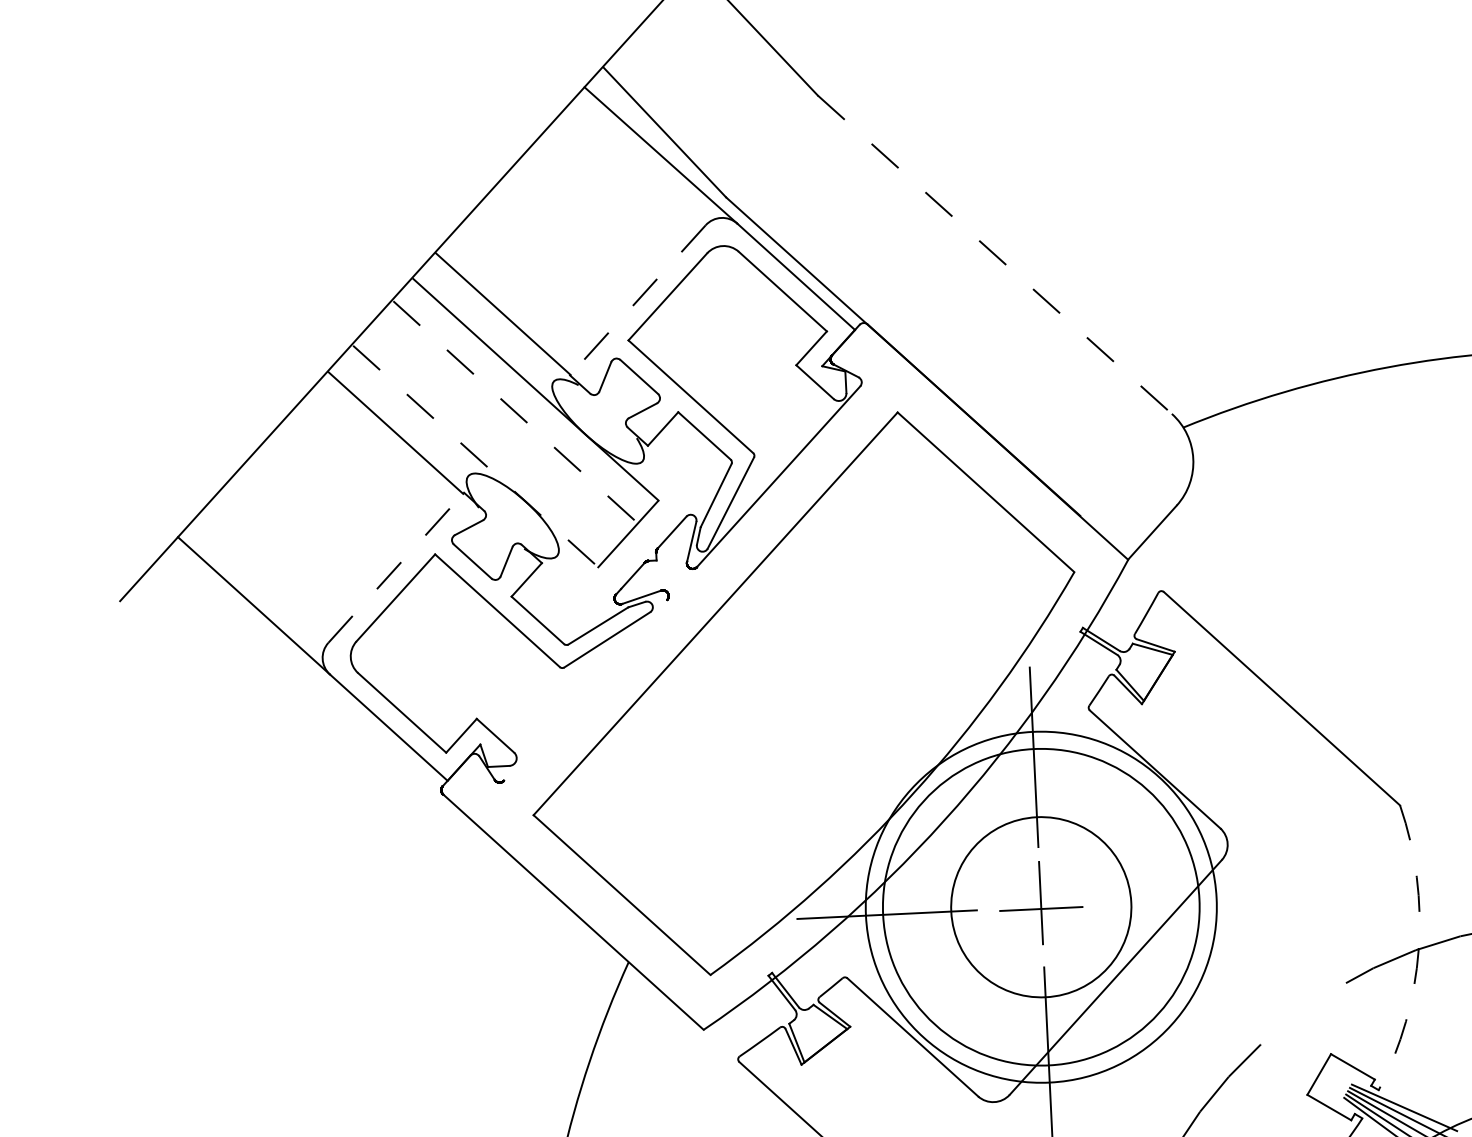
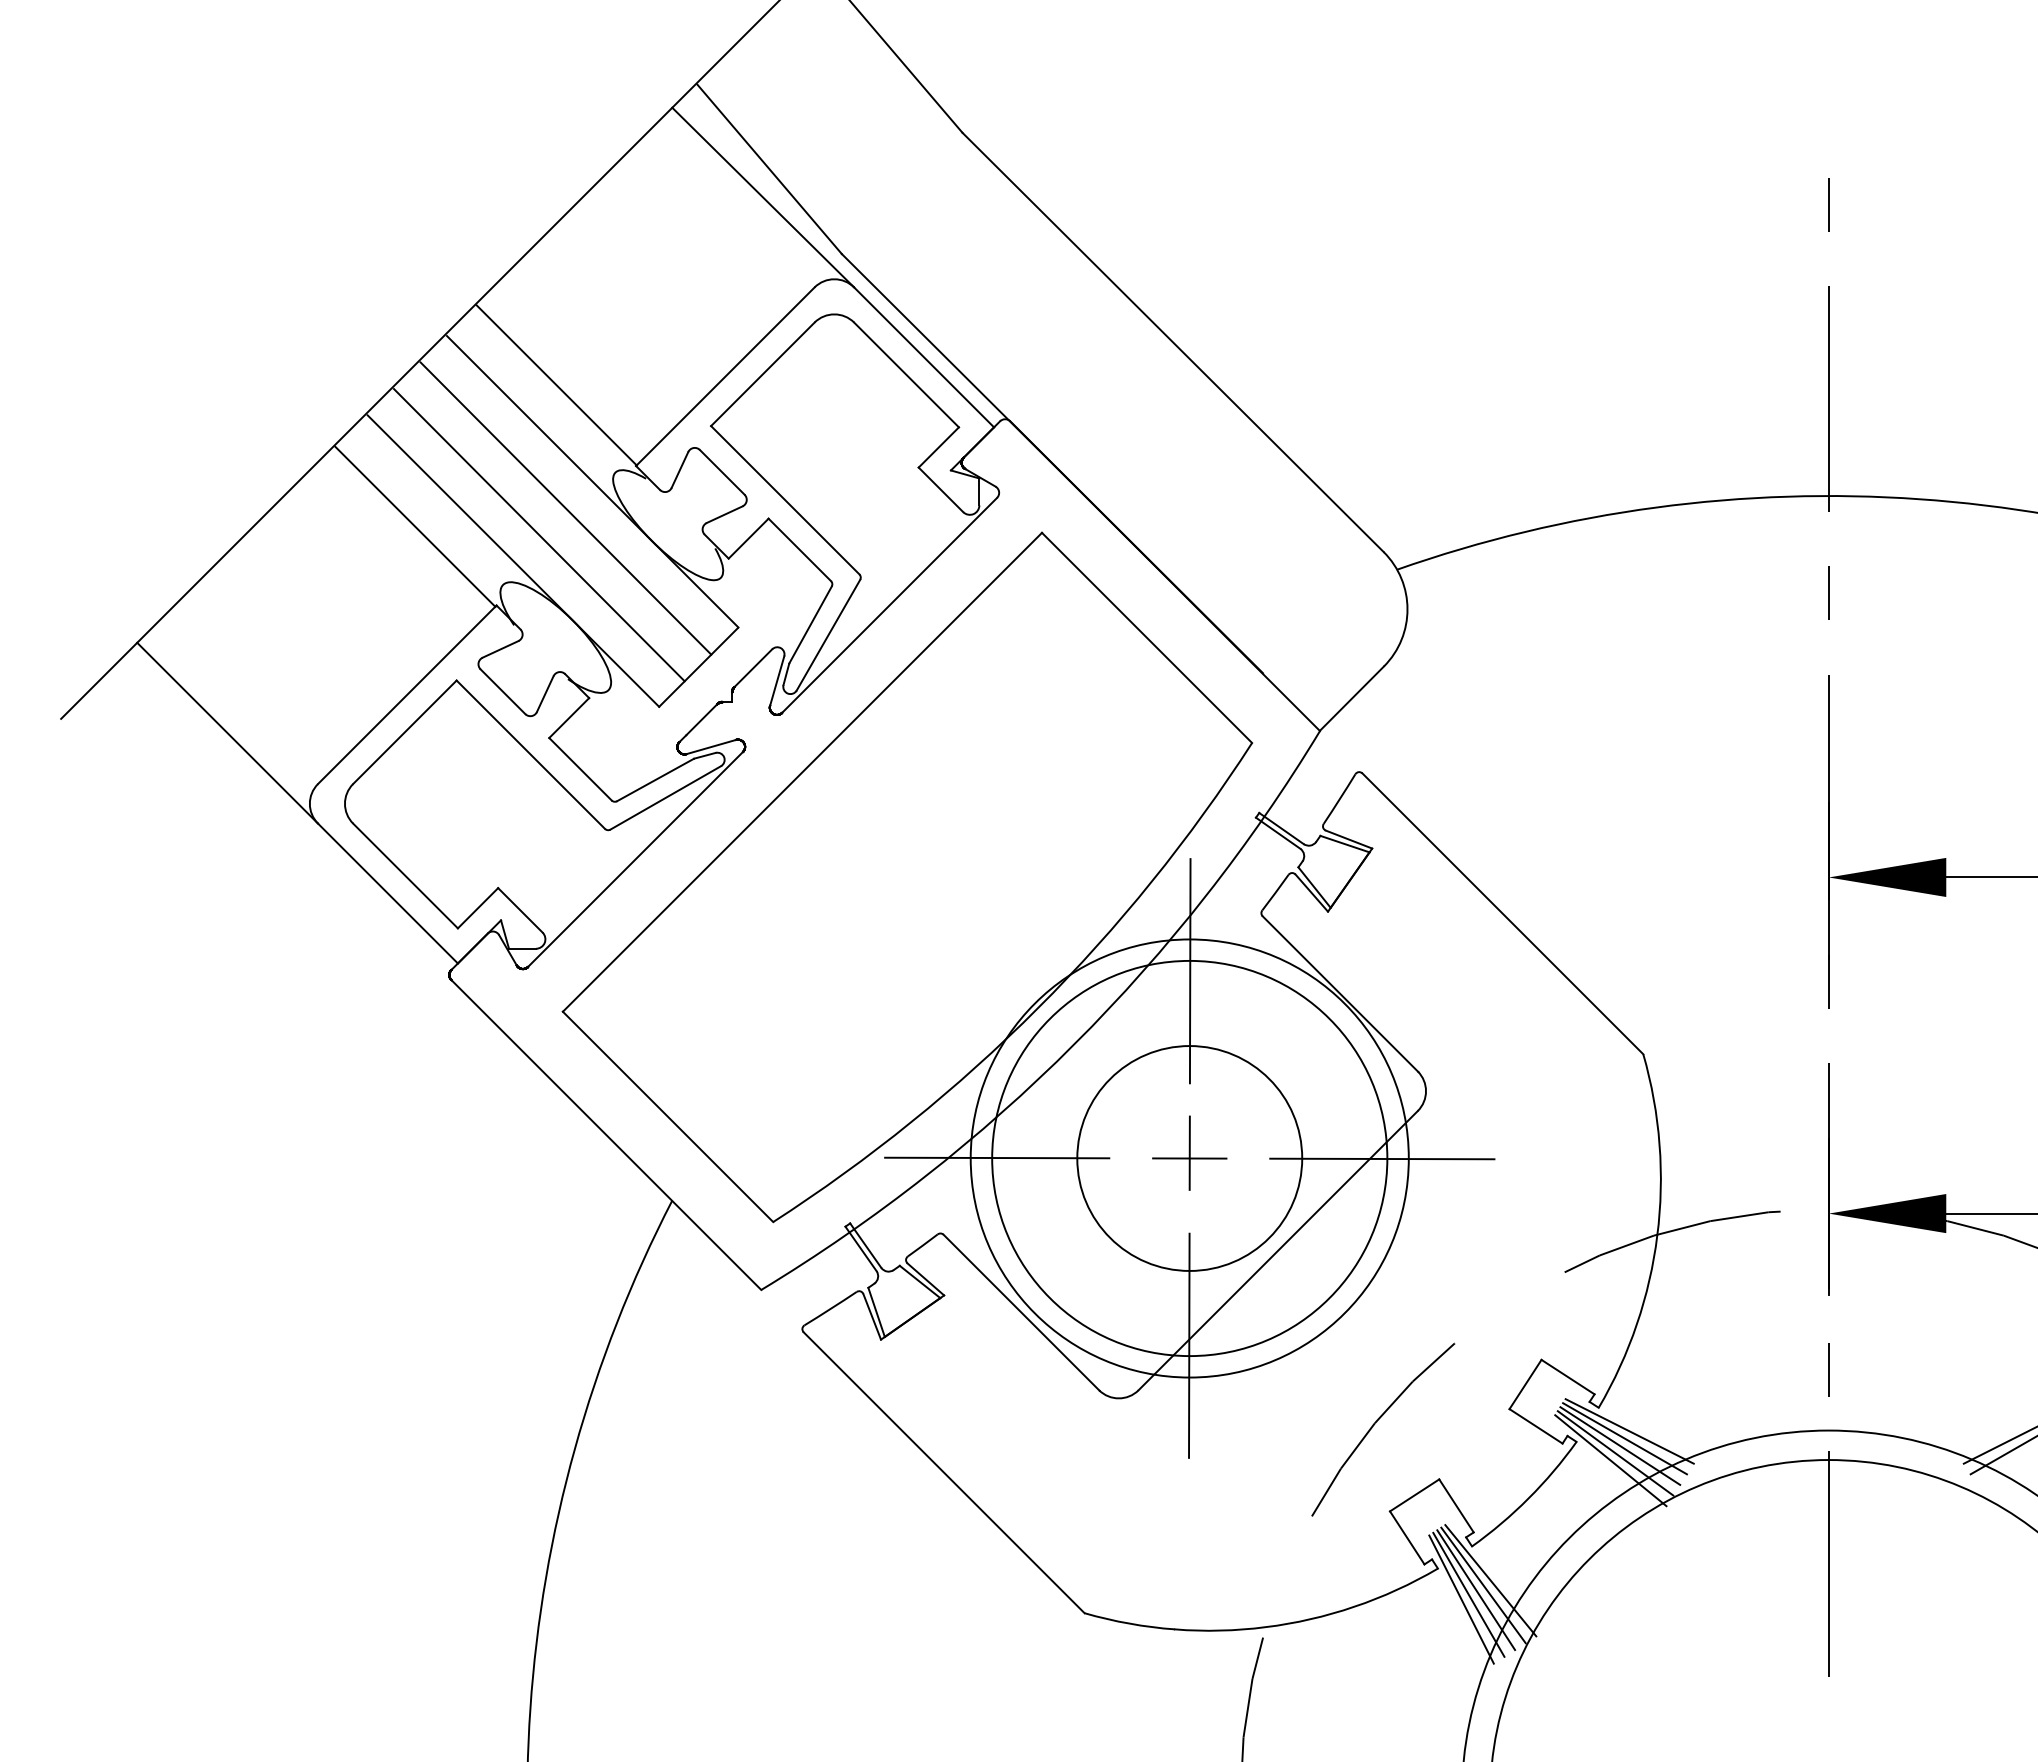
line: (995, 254) -> (1173, 342), dashed -> solid
line: (637, 301) -> (724, 377), dashed -> solid
line: (516, 412) -> (566, 508), dashed -> solid
line: (494, 435) -> (538, 535), added
line: (475, 456) -> (513, 561), dashed -> solid
line: (396, 567) -> (407, 694), dashed -> solid
line: (585, 690) -> (635, 859), added
line: (1195, 899) -> (1382, 1158), added
part: (1040, 902) -> (1189, 1152), size x0.71
arc: (1418, 949) -> (1657, 1235), dashed -> solid

